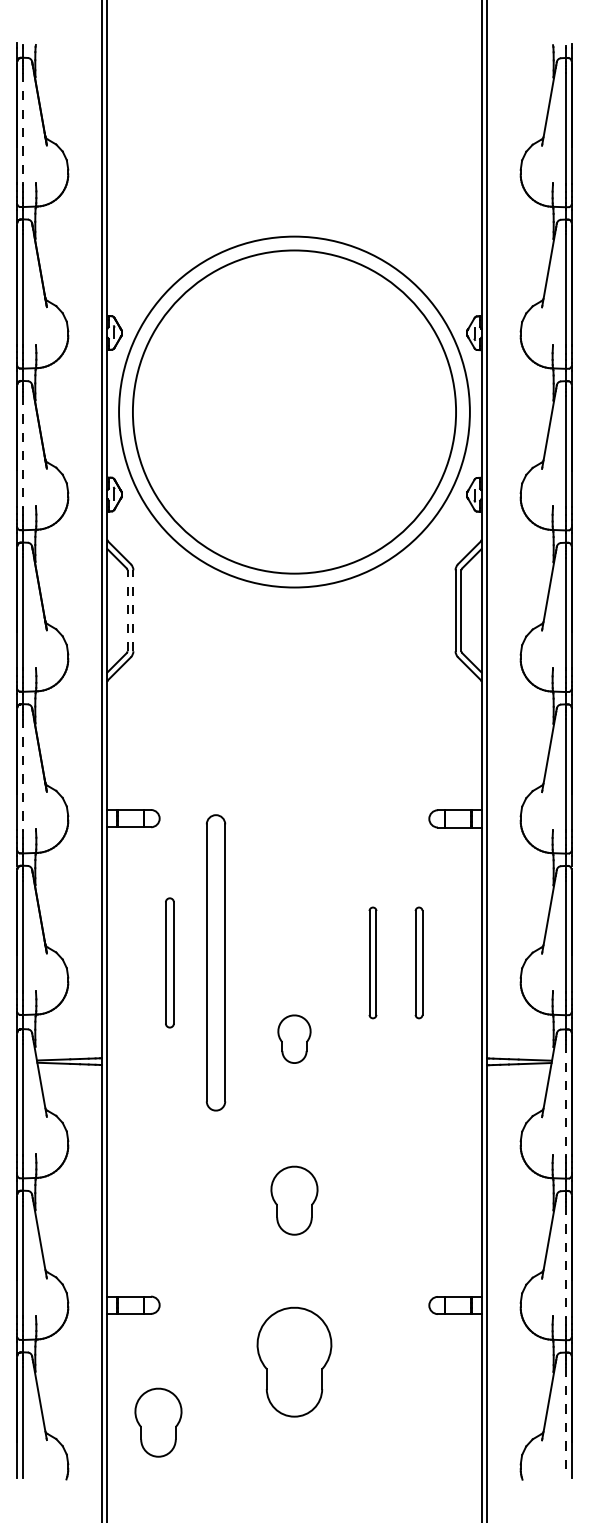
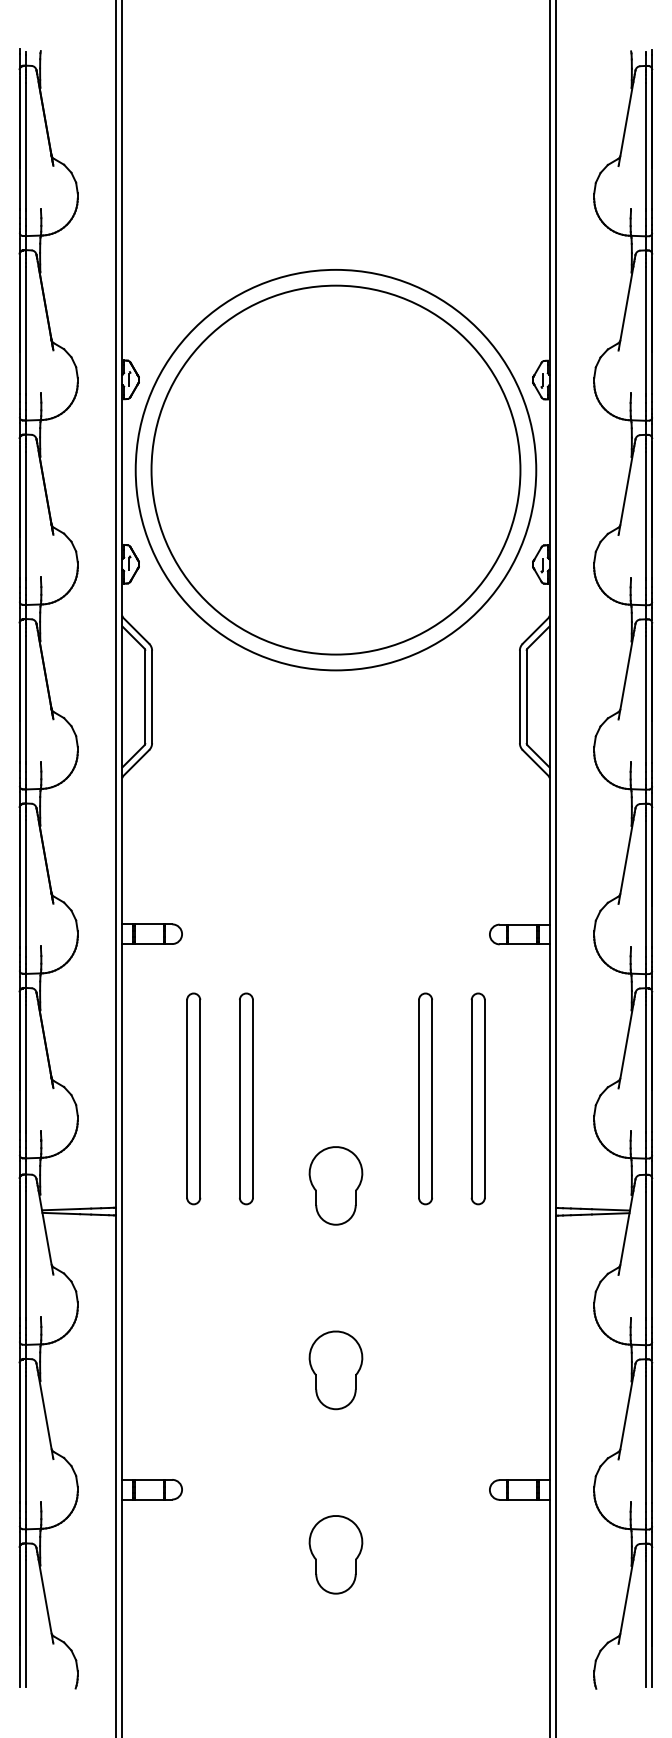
line: (23, 128) -> (26, 146), dashed -> solid
line: (23, 451) -> (26, 515), dashed -> solid
line: (127, 610) -> (145, 696), dashed -> solid
line: (133, 610) -> (152, 696), dashed -> solid
line: (23, 774) -> (26, 883), dashed -> solid
part: (169, 962) -> (193, 1098), size x1.43
part: (215, 962) -> (245, 1098), size x0.62
part: (372, 962) -> (425, 1098), size x1.67
part: (418, 962) -> (477, 1098), size x1.67
part: (294, 1039) -> (336, 1186), size x1.43
line: (565, 1100) -> (645, 1255), dashed -> solid
line: (565, 1261) -> (645, 1439), dashed -> solid
part: (294, 1362) -> (336, 1555), size x0.62
part: (158, 1422) -> (180, 1623), removed
line: (565, 1423) -> (645, 1624), dashed -> solid

